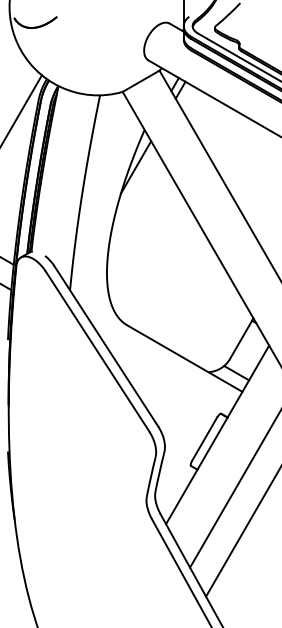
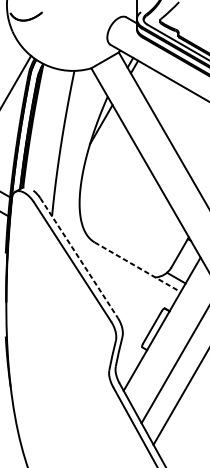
line: (106, 346) -> (79, 258), solid -> dashed
line: (184, 358) -> (137, 267), solid -> dashed

